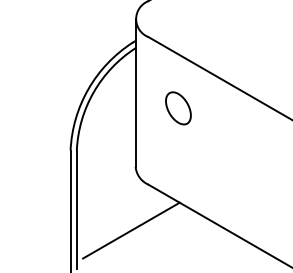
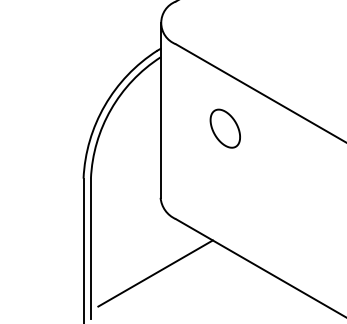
part: (177, 108) -> (224, 128), moved

